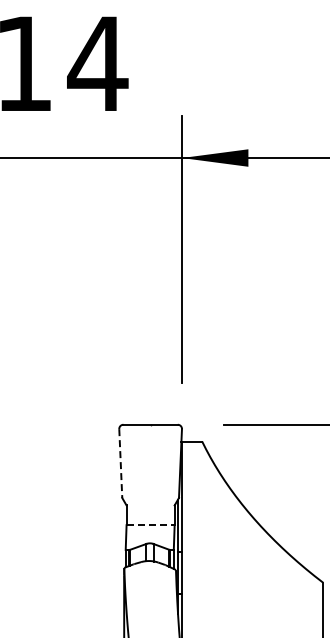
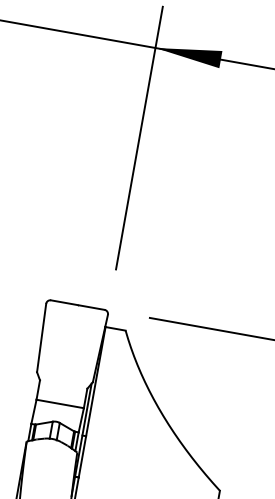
line: (120, 464) -> (41, 338), dashed -> solid
line: (151, 525) -> (61, 404), dashed -> solid

